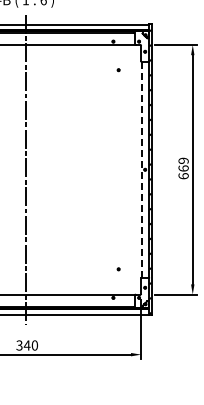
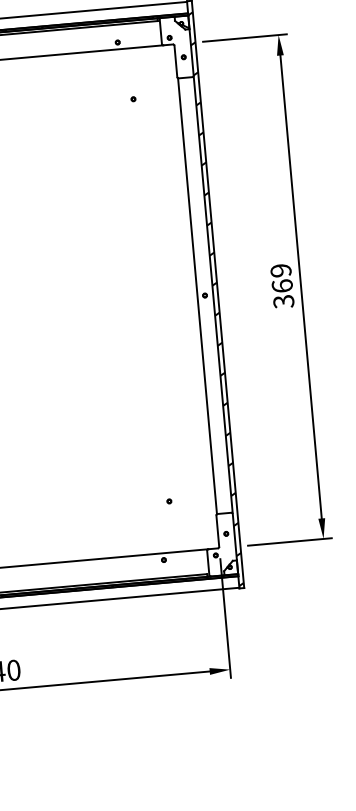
line: (141, 169) -> (197, 295), dashed -> solid
text: (183, 176) -> (283, 302), 669 -> 369

